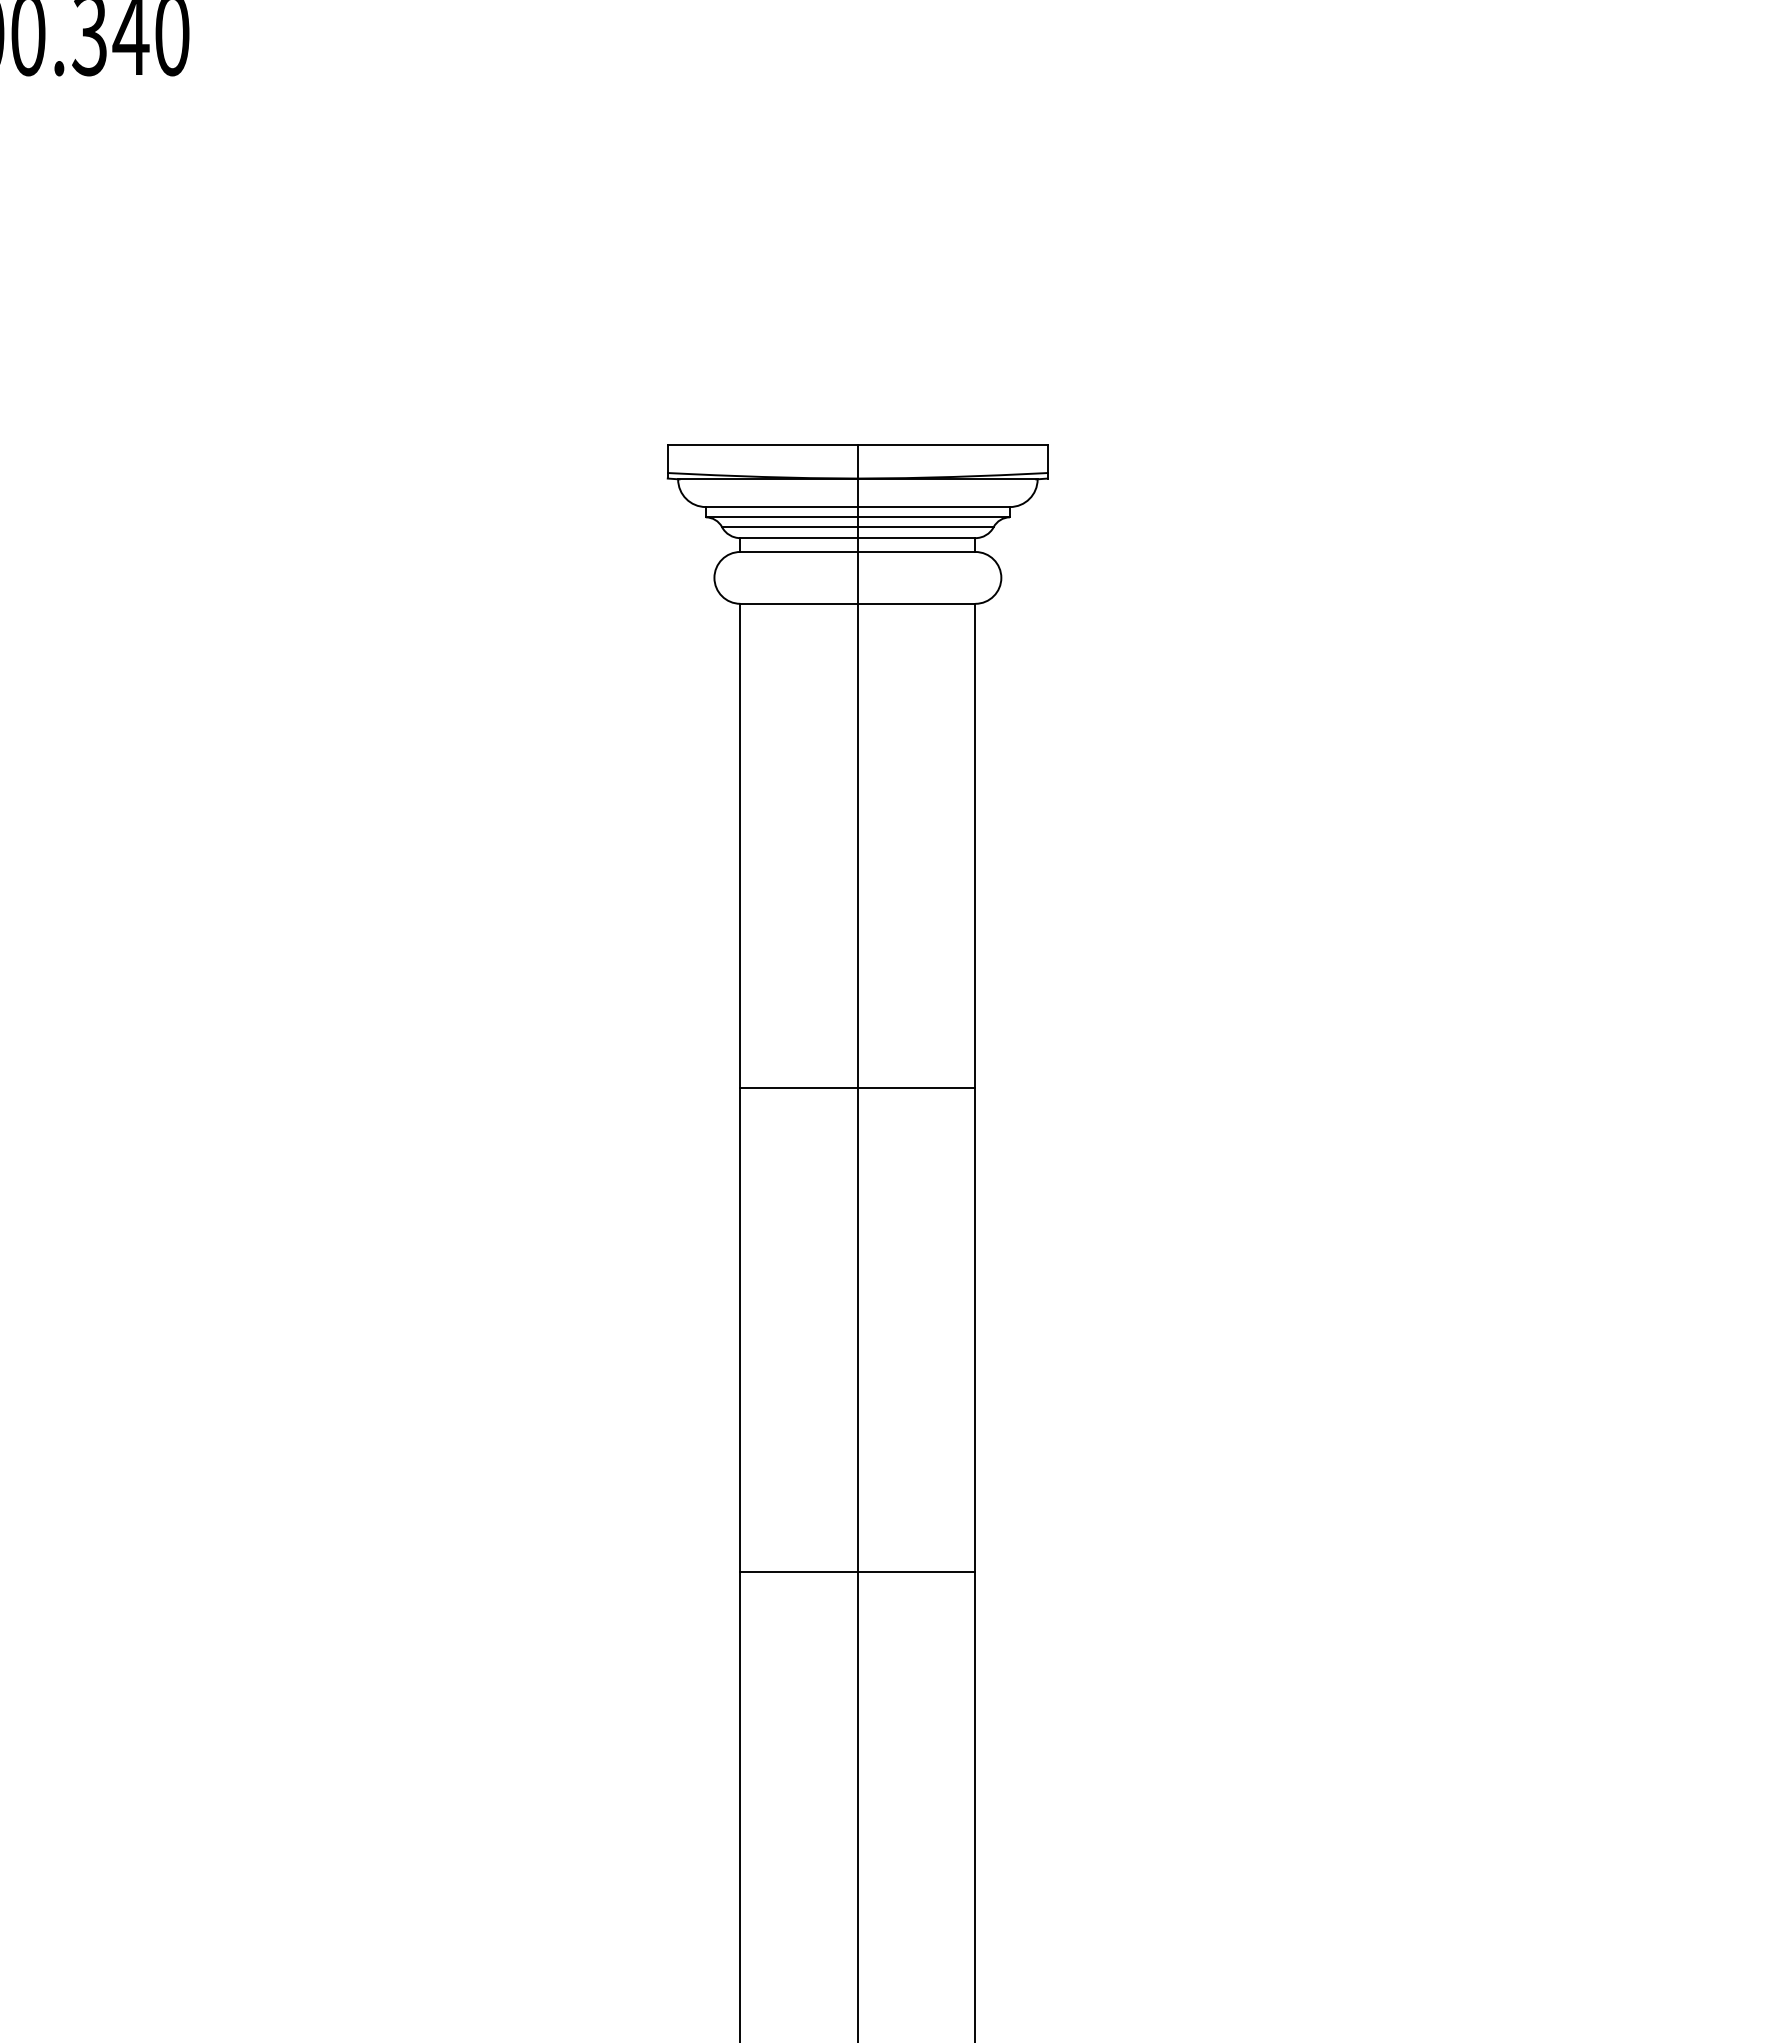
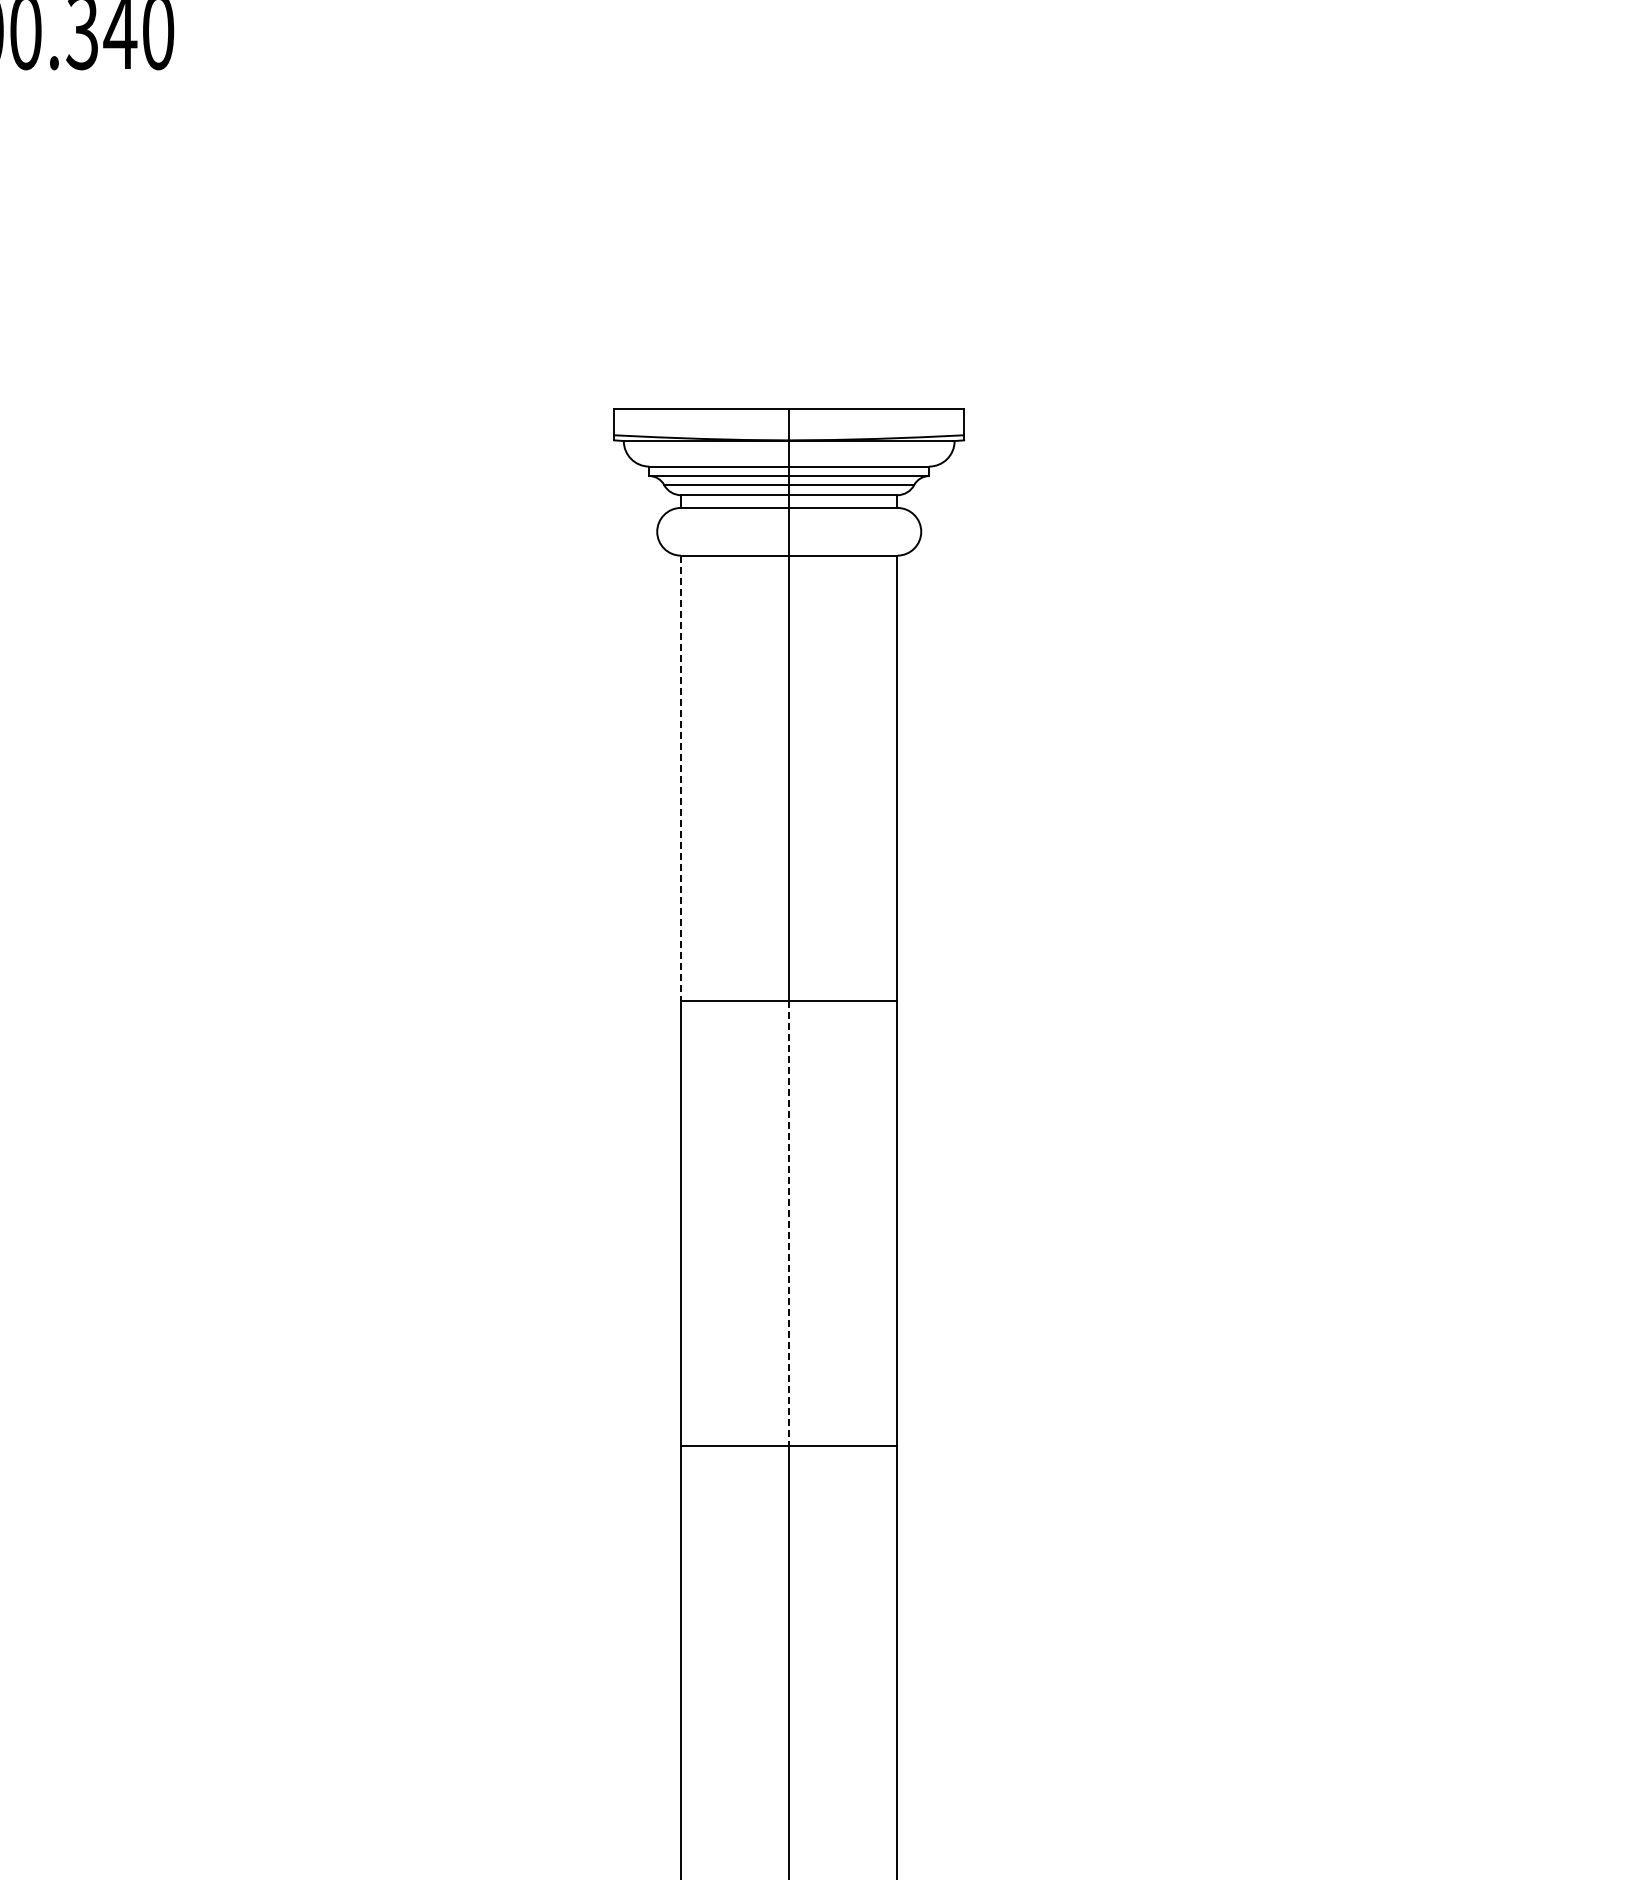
line: (740, 845) -> (681, 778), solid -> dashed
line: (858, 1329) -> (789, 1223), solid -> dashed

